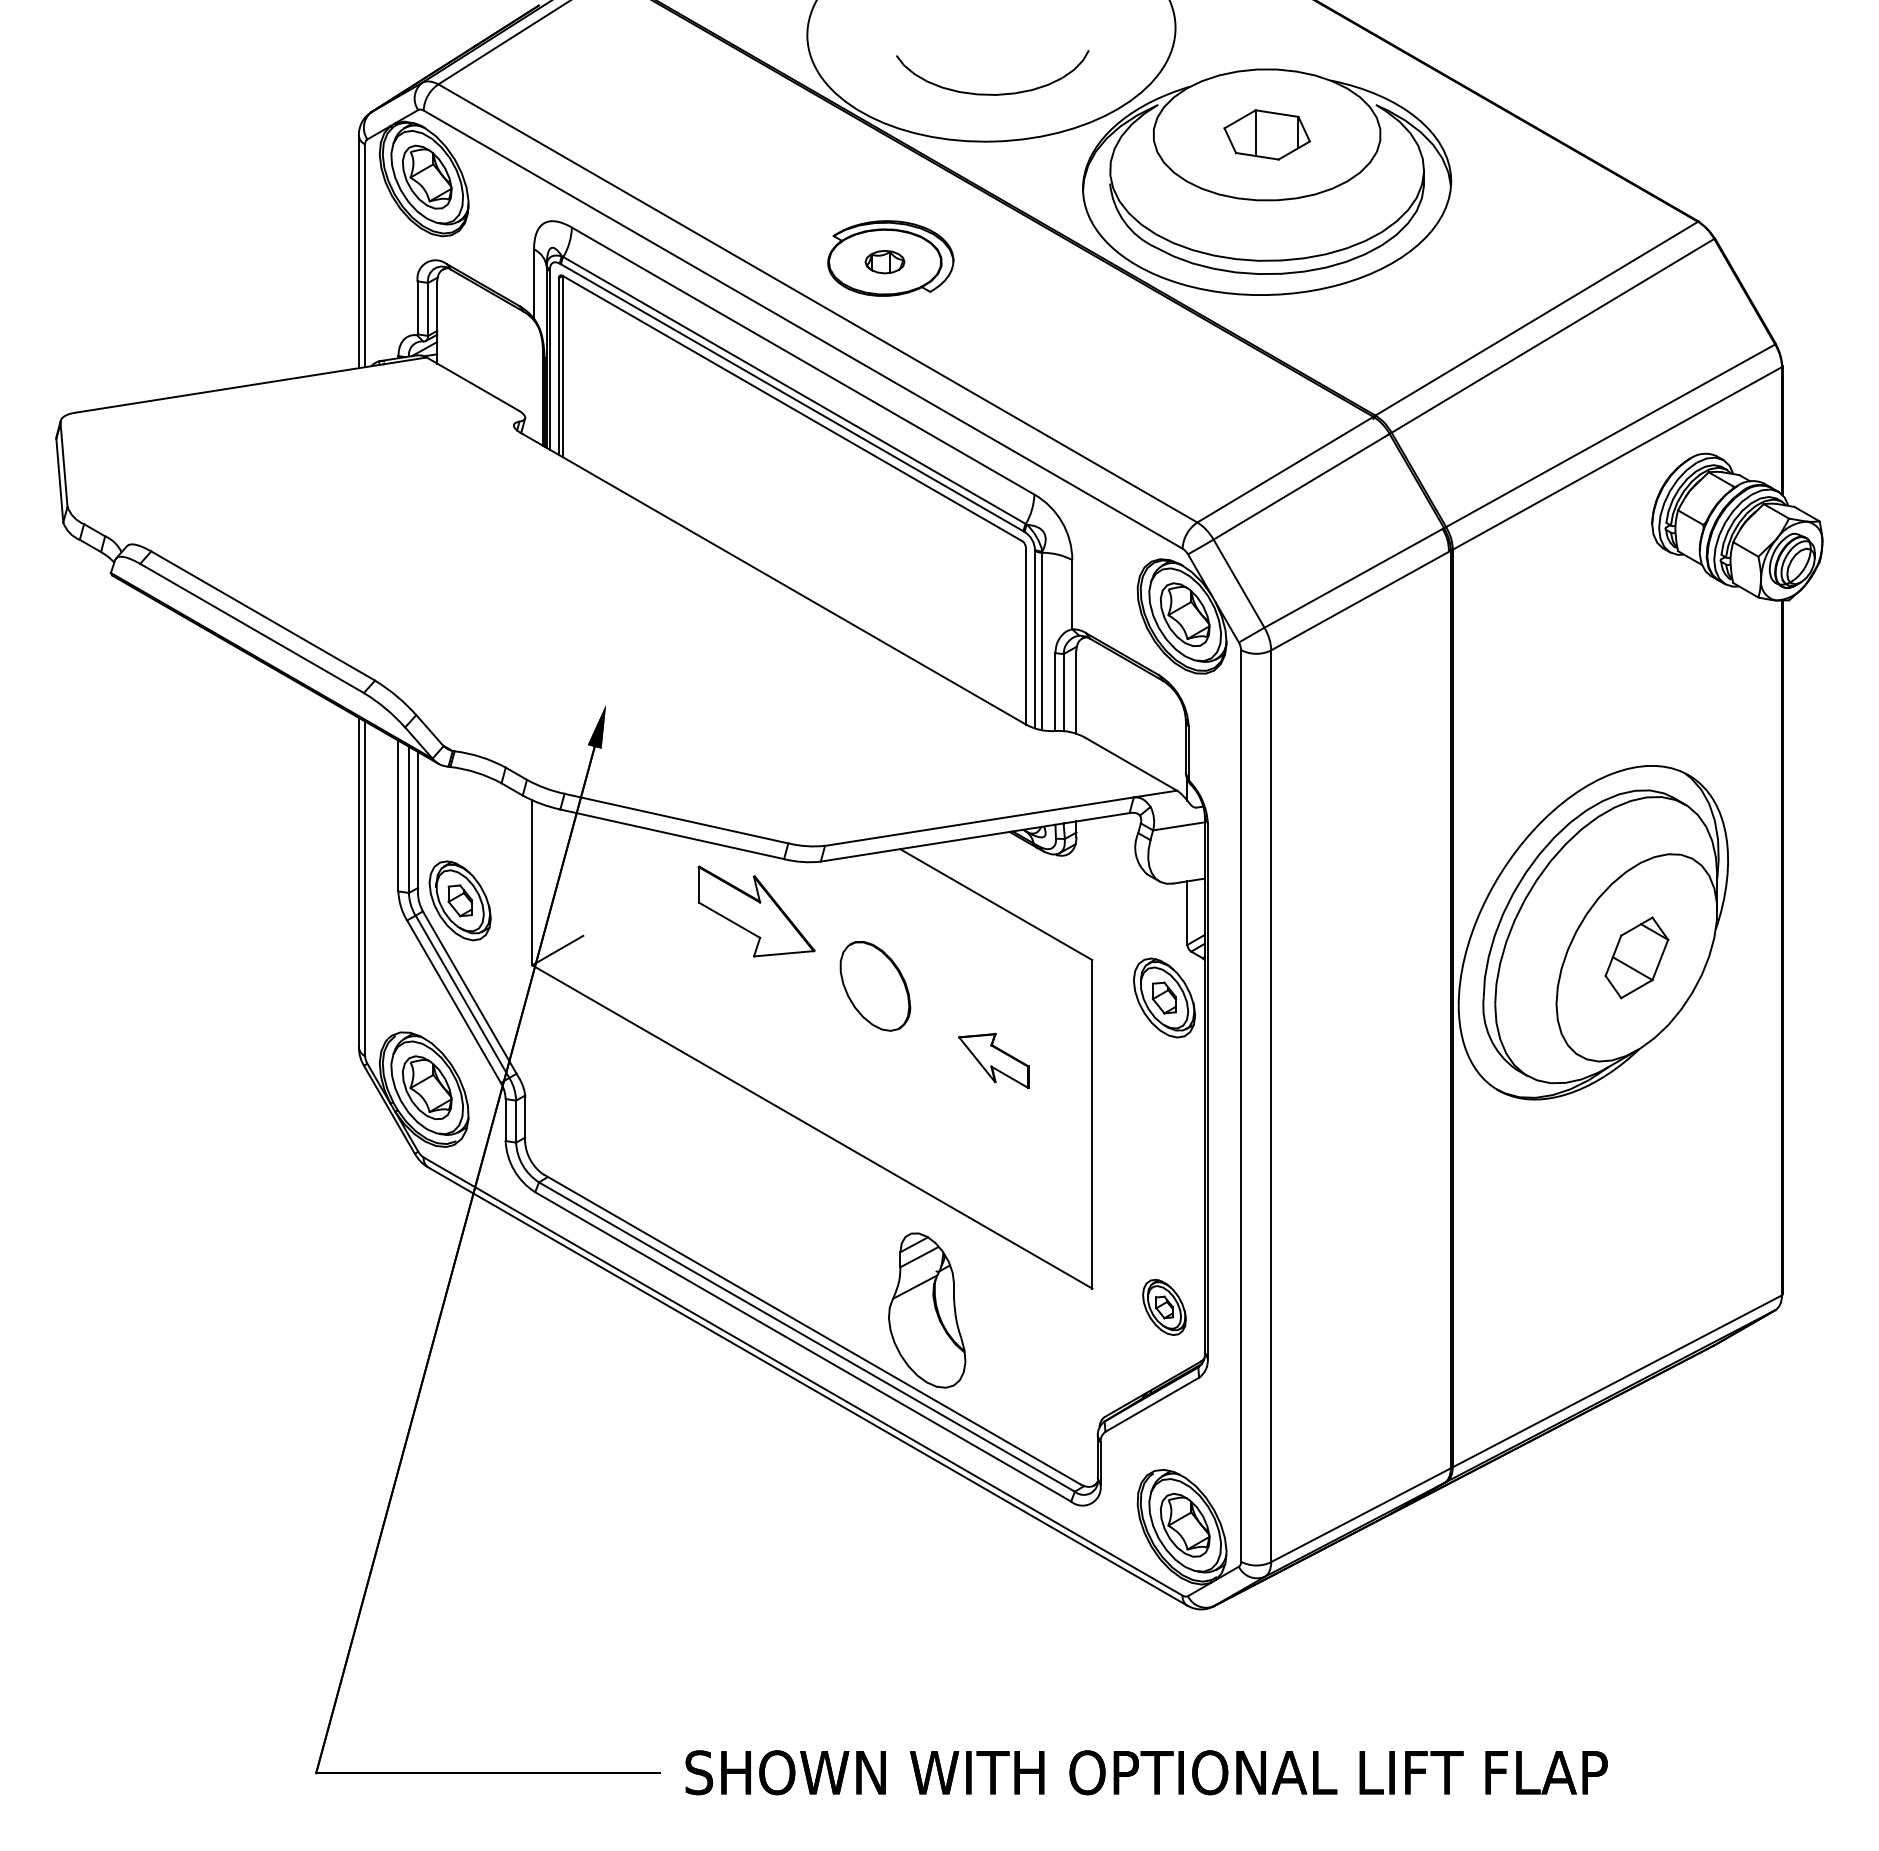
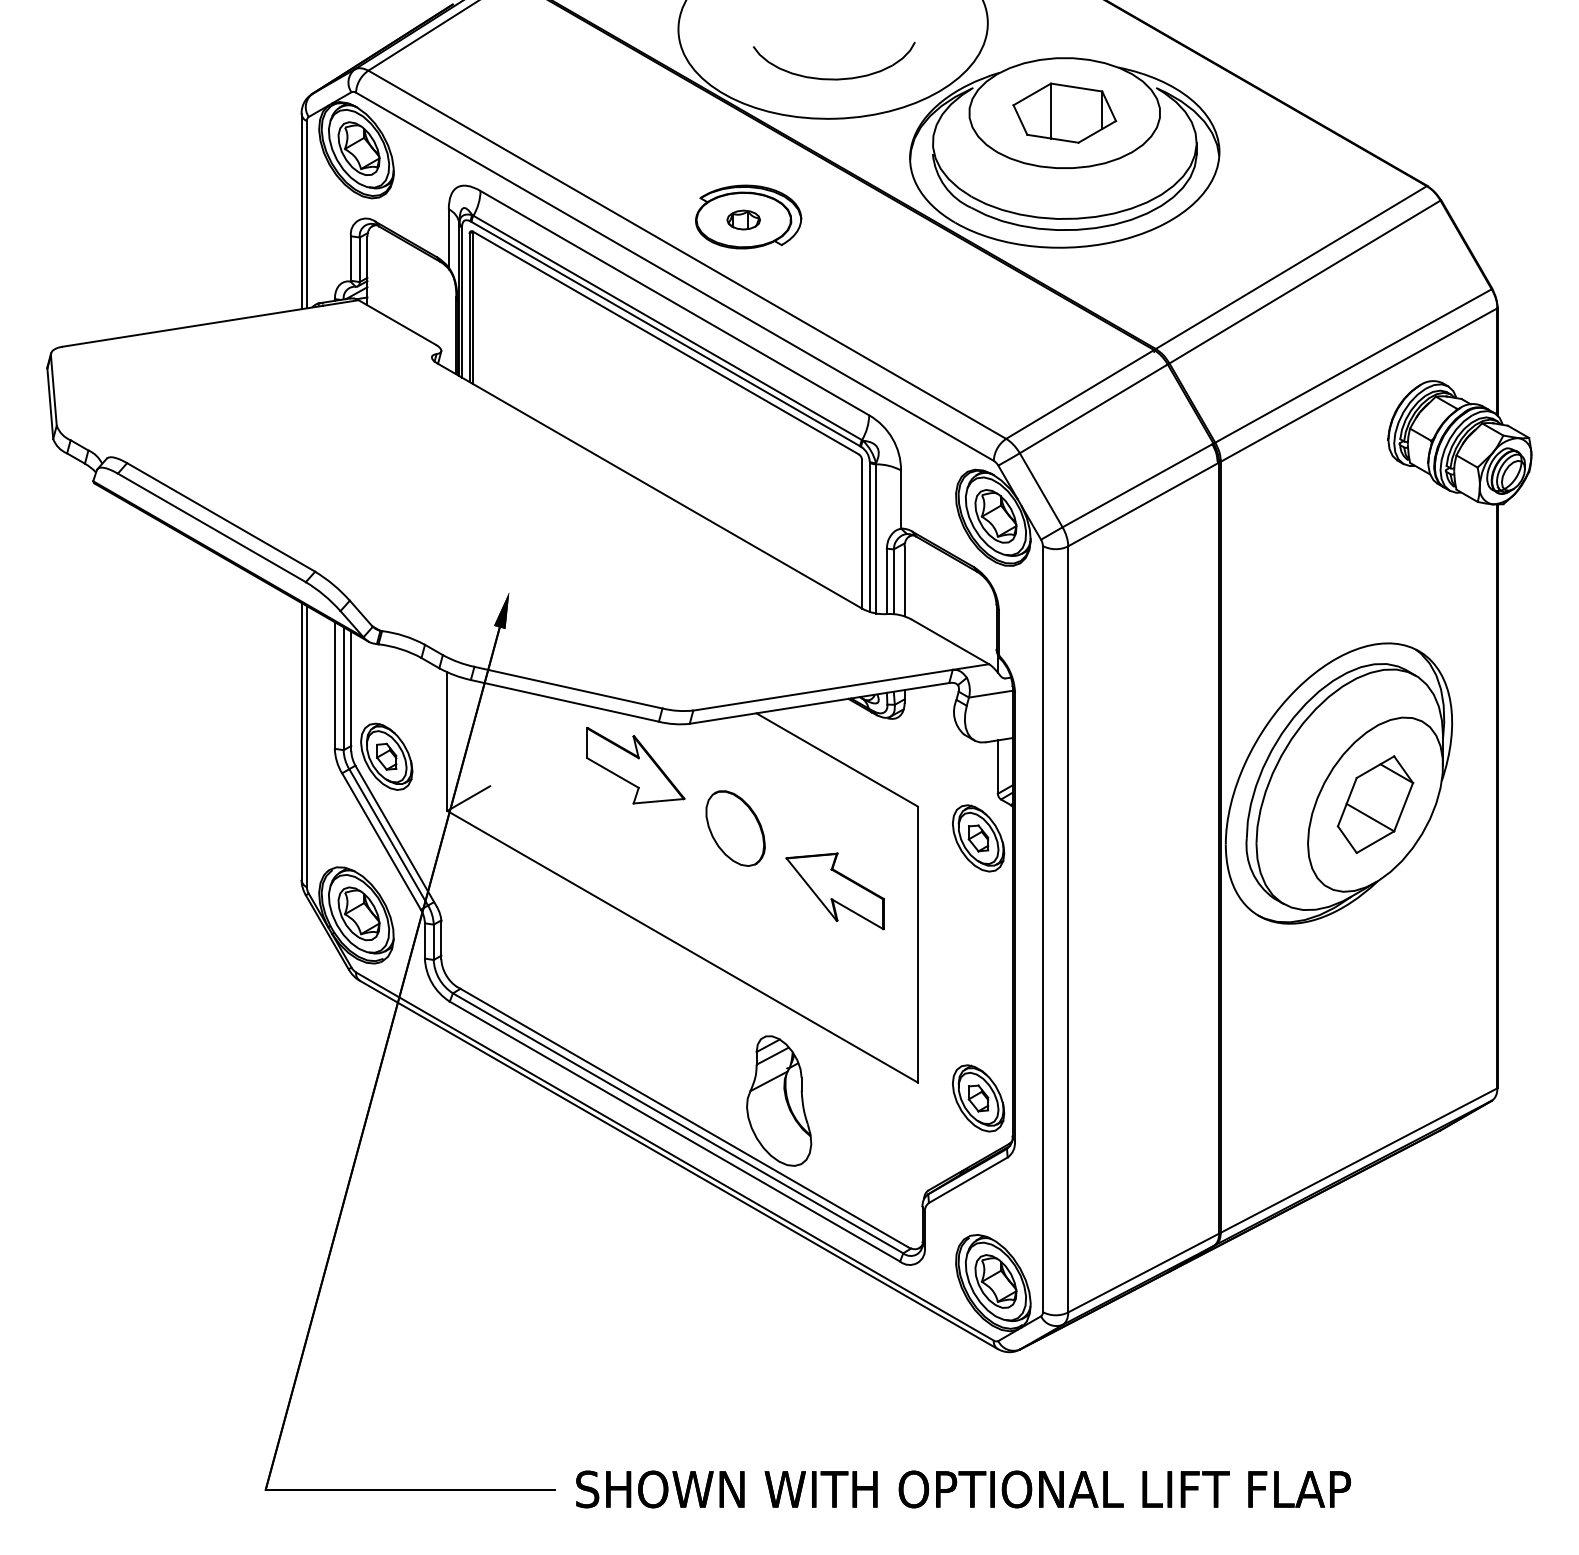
part: (1267, 134) -> (1065, 112), size x1.43
part: (1636, 957) -> (1375, 804), size x1.43
part: (993, 1060) -> (834, 890), size x1.67
part: (1164, 1307) -> (978, 1098), size x1.43

